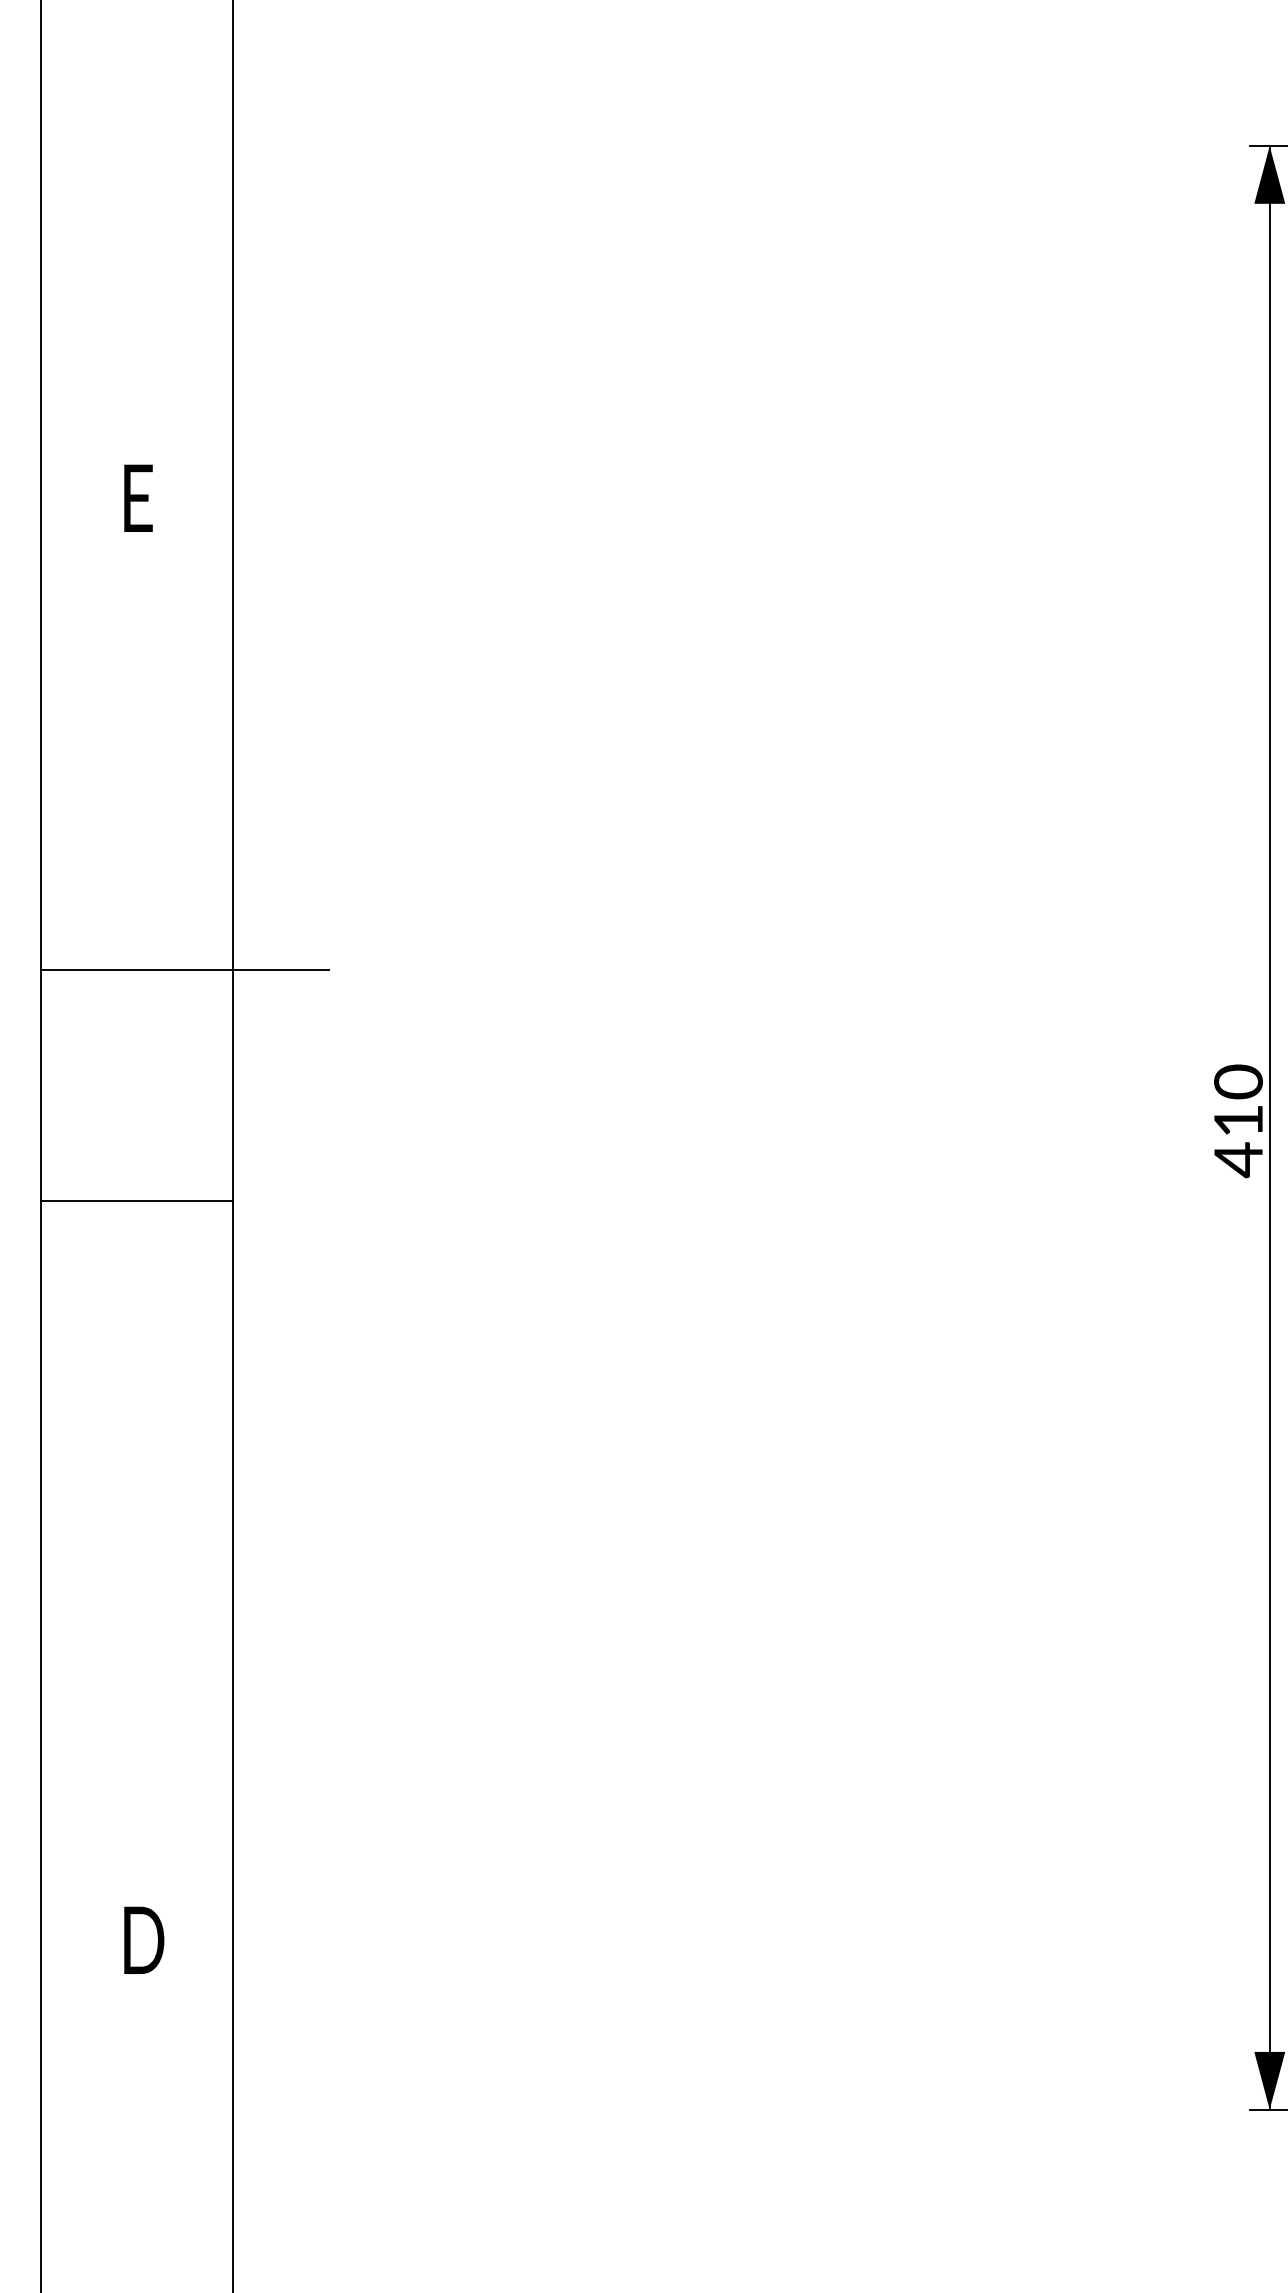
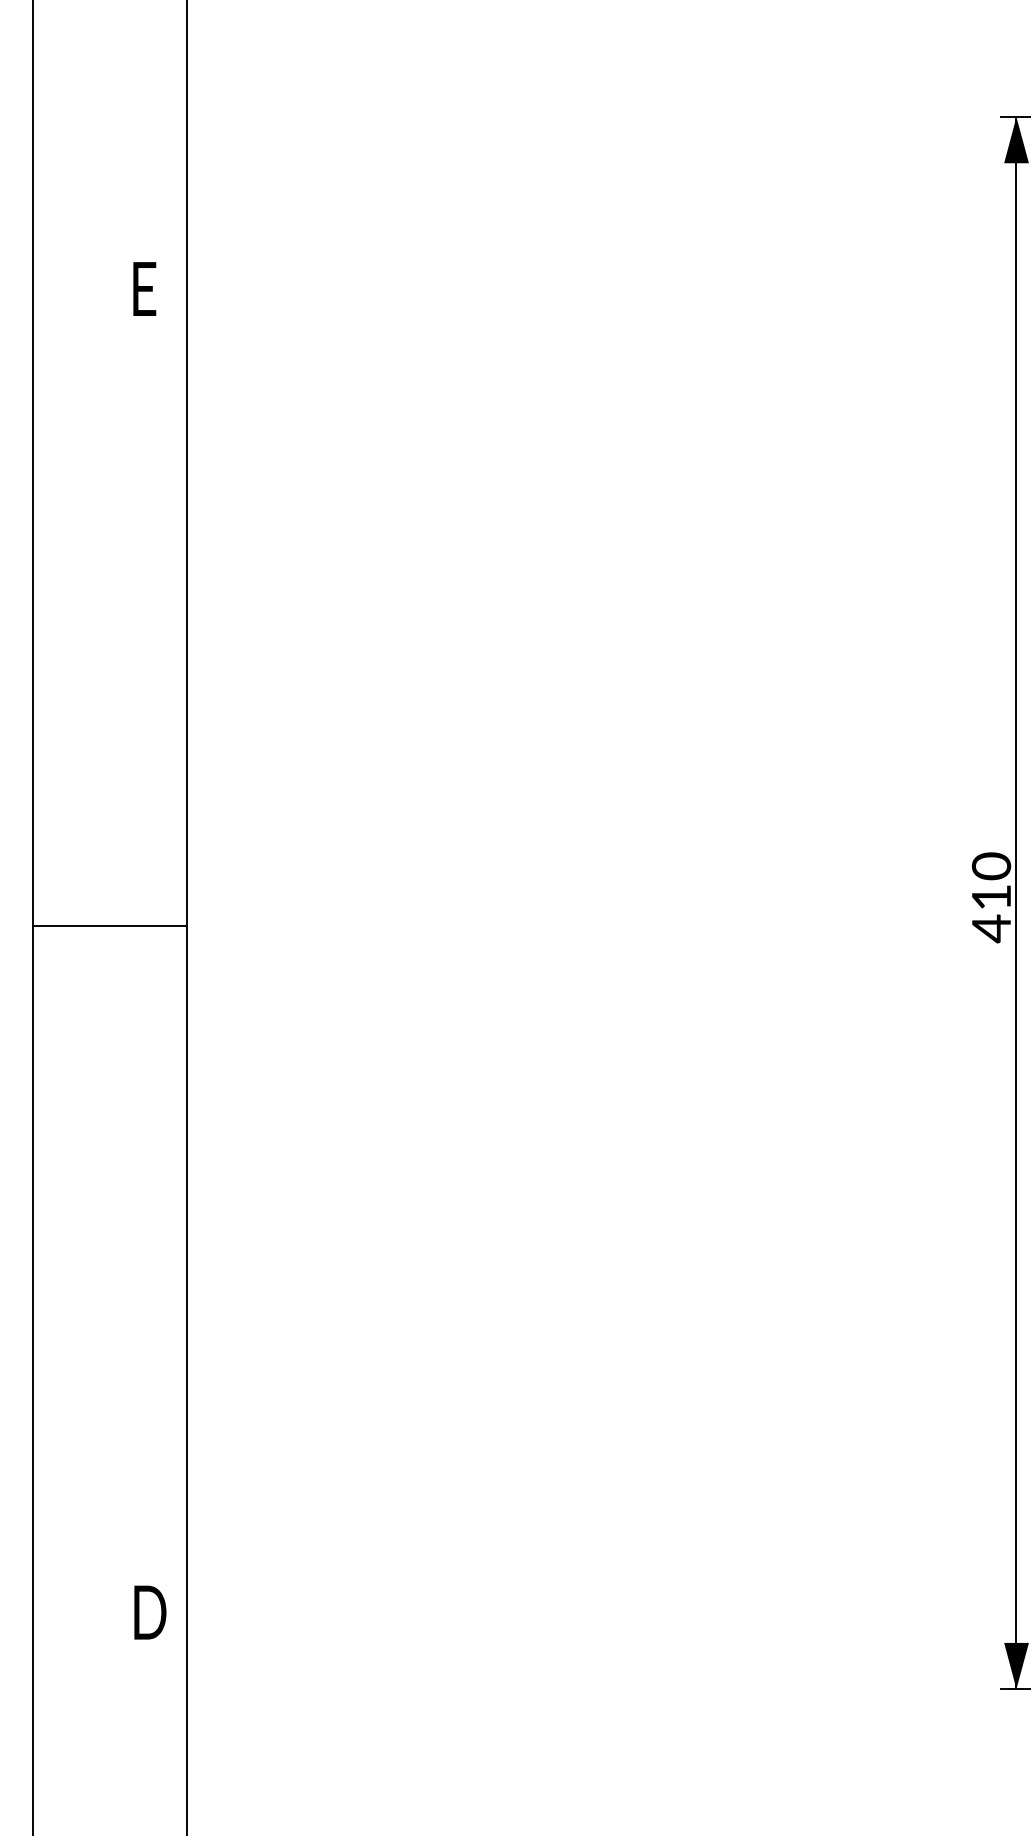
text: (138, 497) -> (144, 288), moved
line: (184, 969) -> (147, 776), removed
line: (136, 1200) -> (109, 926), moved
text: (144, 1940) -> (150, 1612), moved

